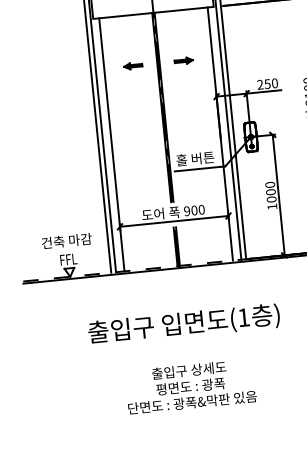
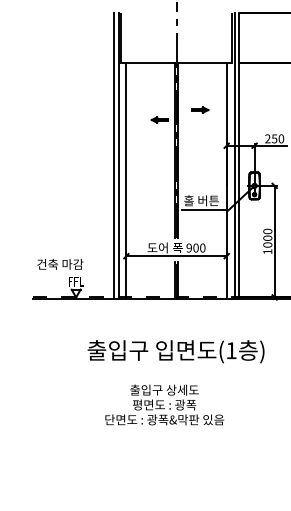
part: (132, 65) -> (159, 119), moved
text: (67, 241) -> (60, 264), moved
text: (190, 386) -> (164, 404), moved

